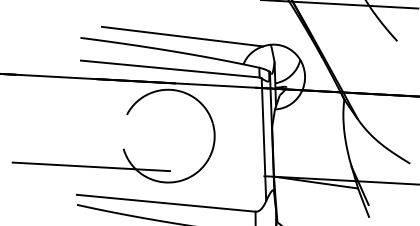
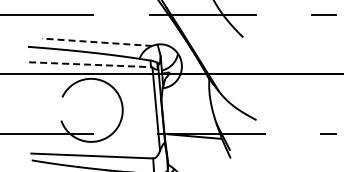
line: (181, 36) -> (96, 42), solid -> dashed
line: (170, 68) -> (90, 64), solid -> dashed

